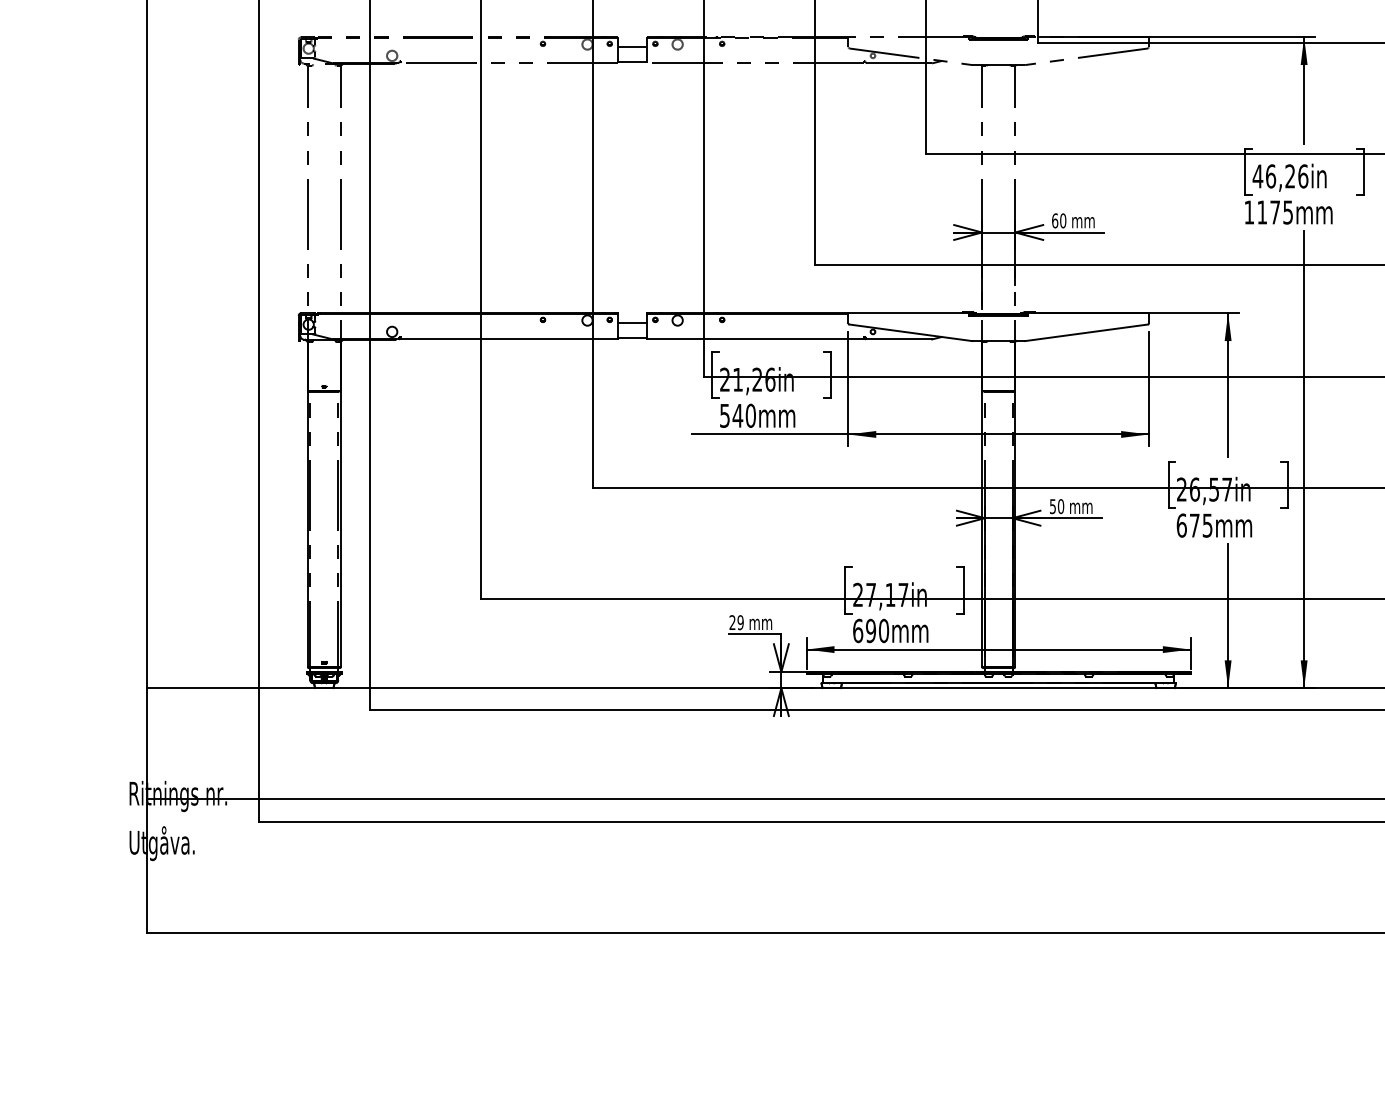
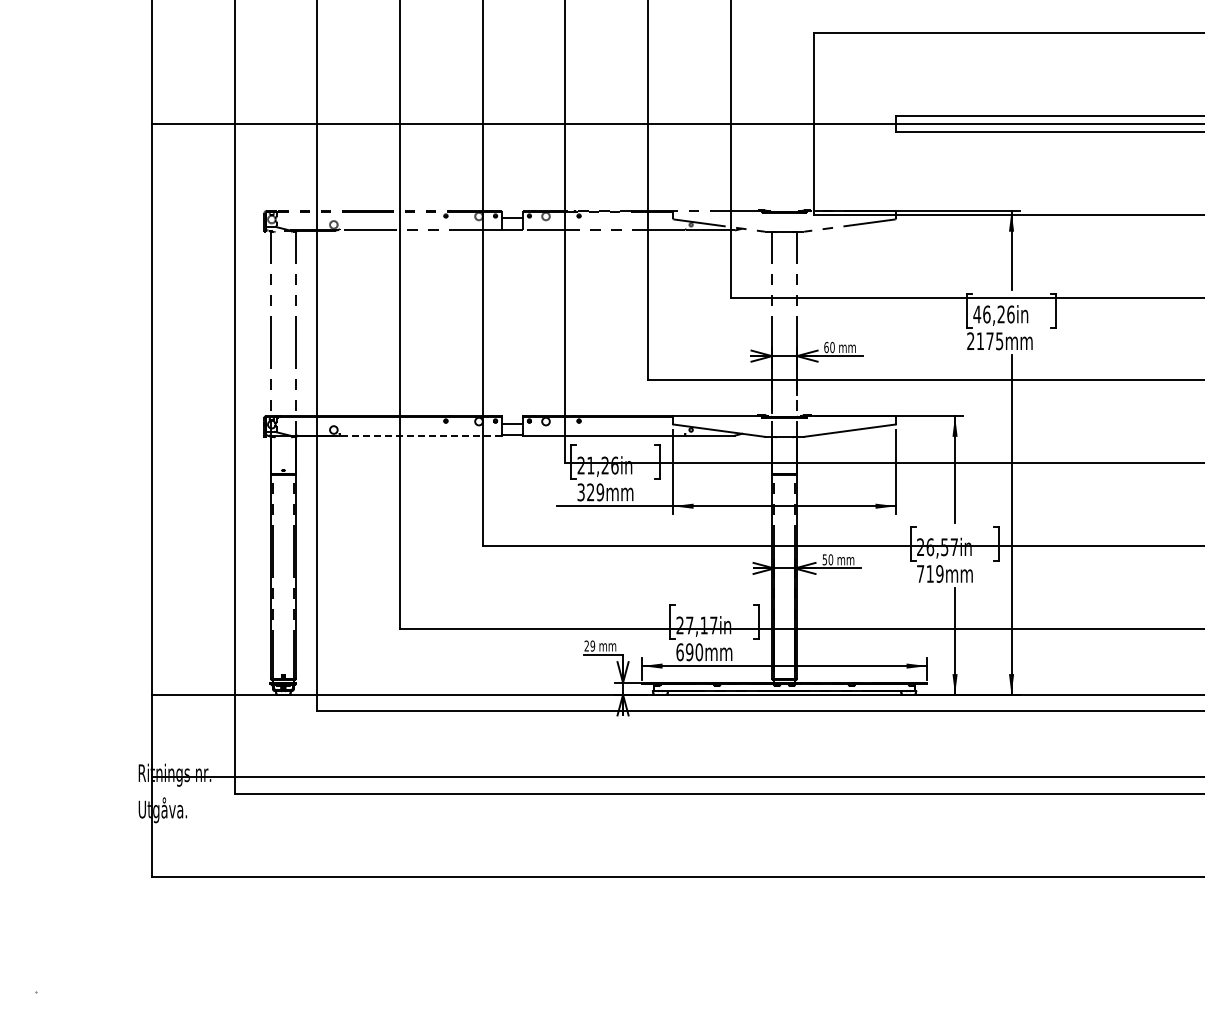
text: (1248, 211) -> (970, 340), 1175mm -> 2175mm
line: (510, 339) -> (421, 435), solid -> dashed
text: (737, 415) -> (590, 492), 540mm -> 329mm
text: (1195, 524) -> (930, 573), 675mm -> 719mm

